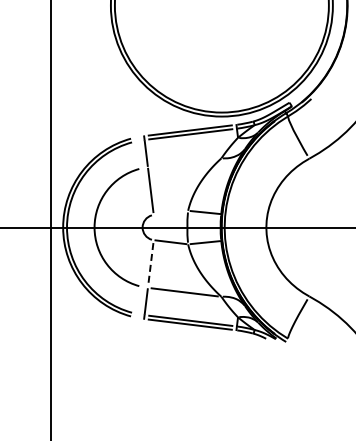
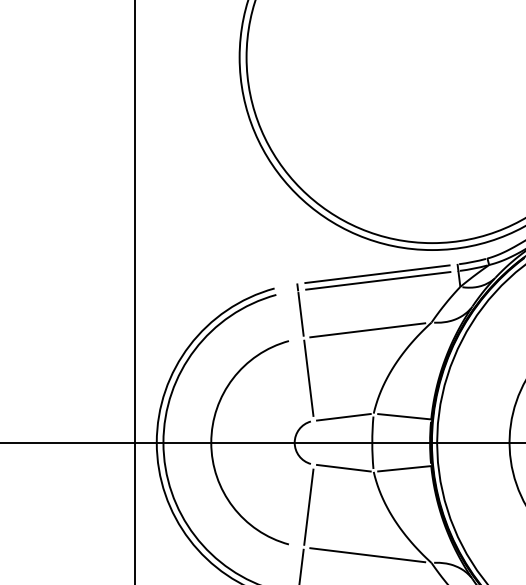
line: (184, 162) -> (367, 329), added
line: (170, 212) -> (343, 416), added
line: (150, 264) -> (308, 506), dashed -> solid

